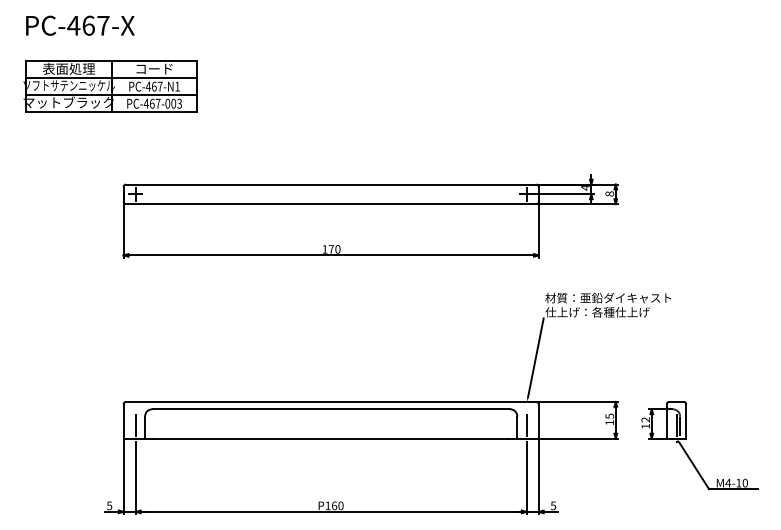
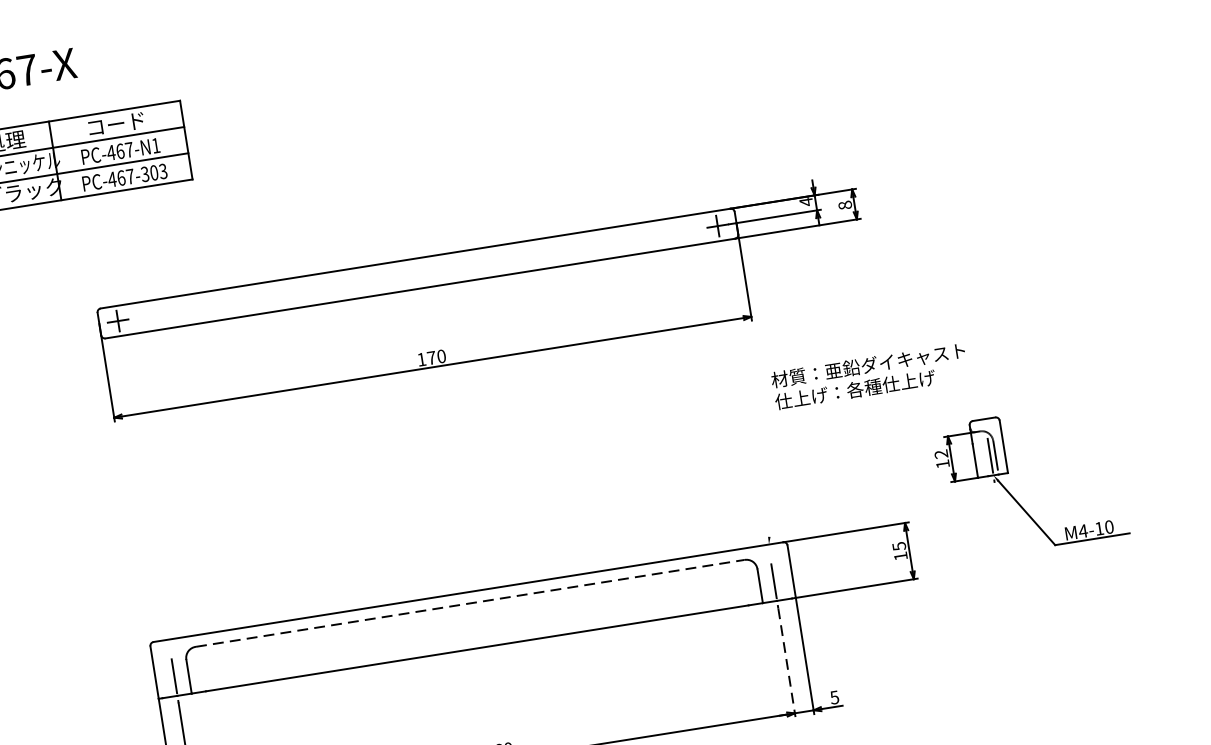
text: (167, 103) -> (144, 173), PC-467-003 -> PC-467-303
line: (535, 357) -> (771, 474), removed
line: (331, 409) -> (470, 603), solid -> dashed
part: (688, 454) -> (1015, 496), moved
line: (526, 479) -> (786, 663), solid -> dashed

